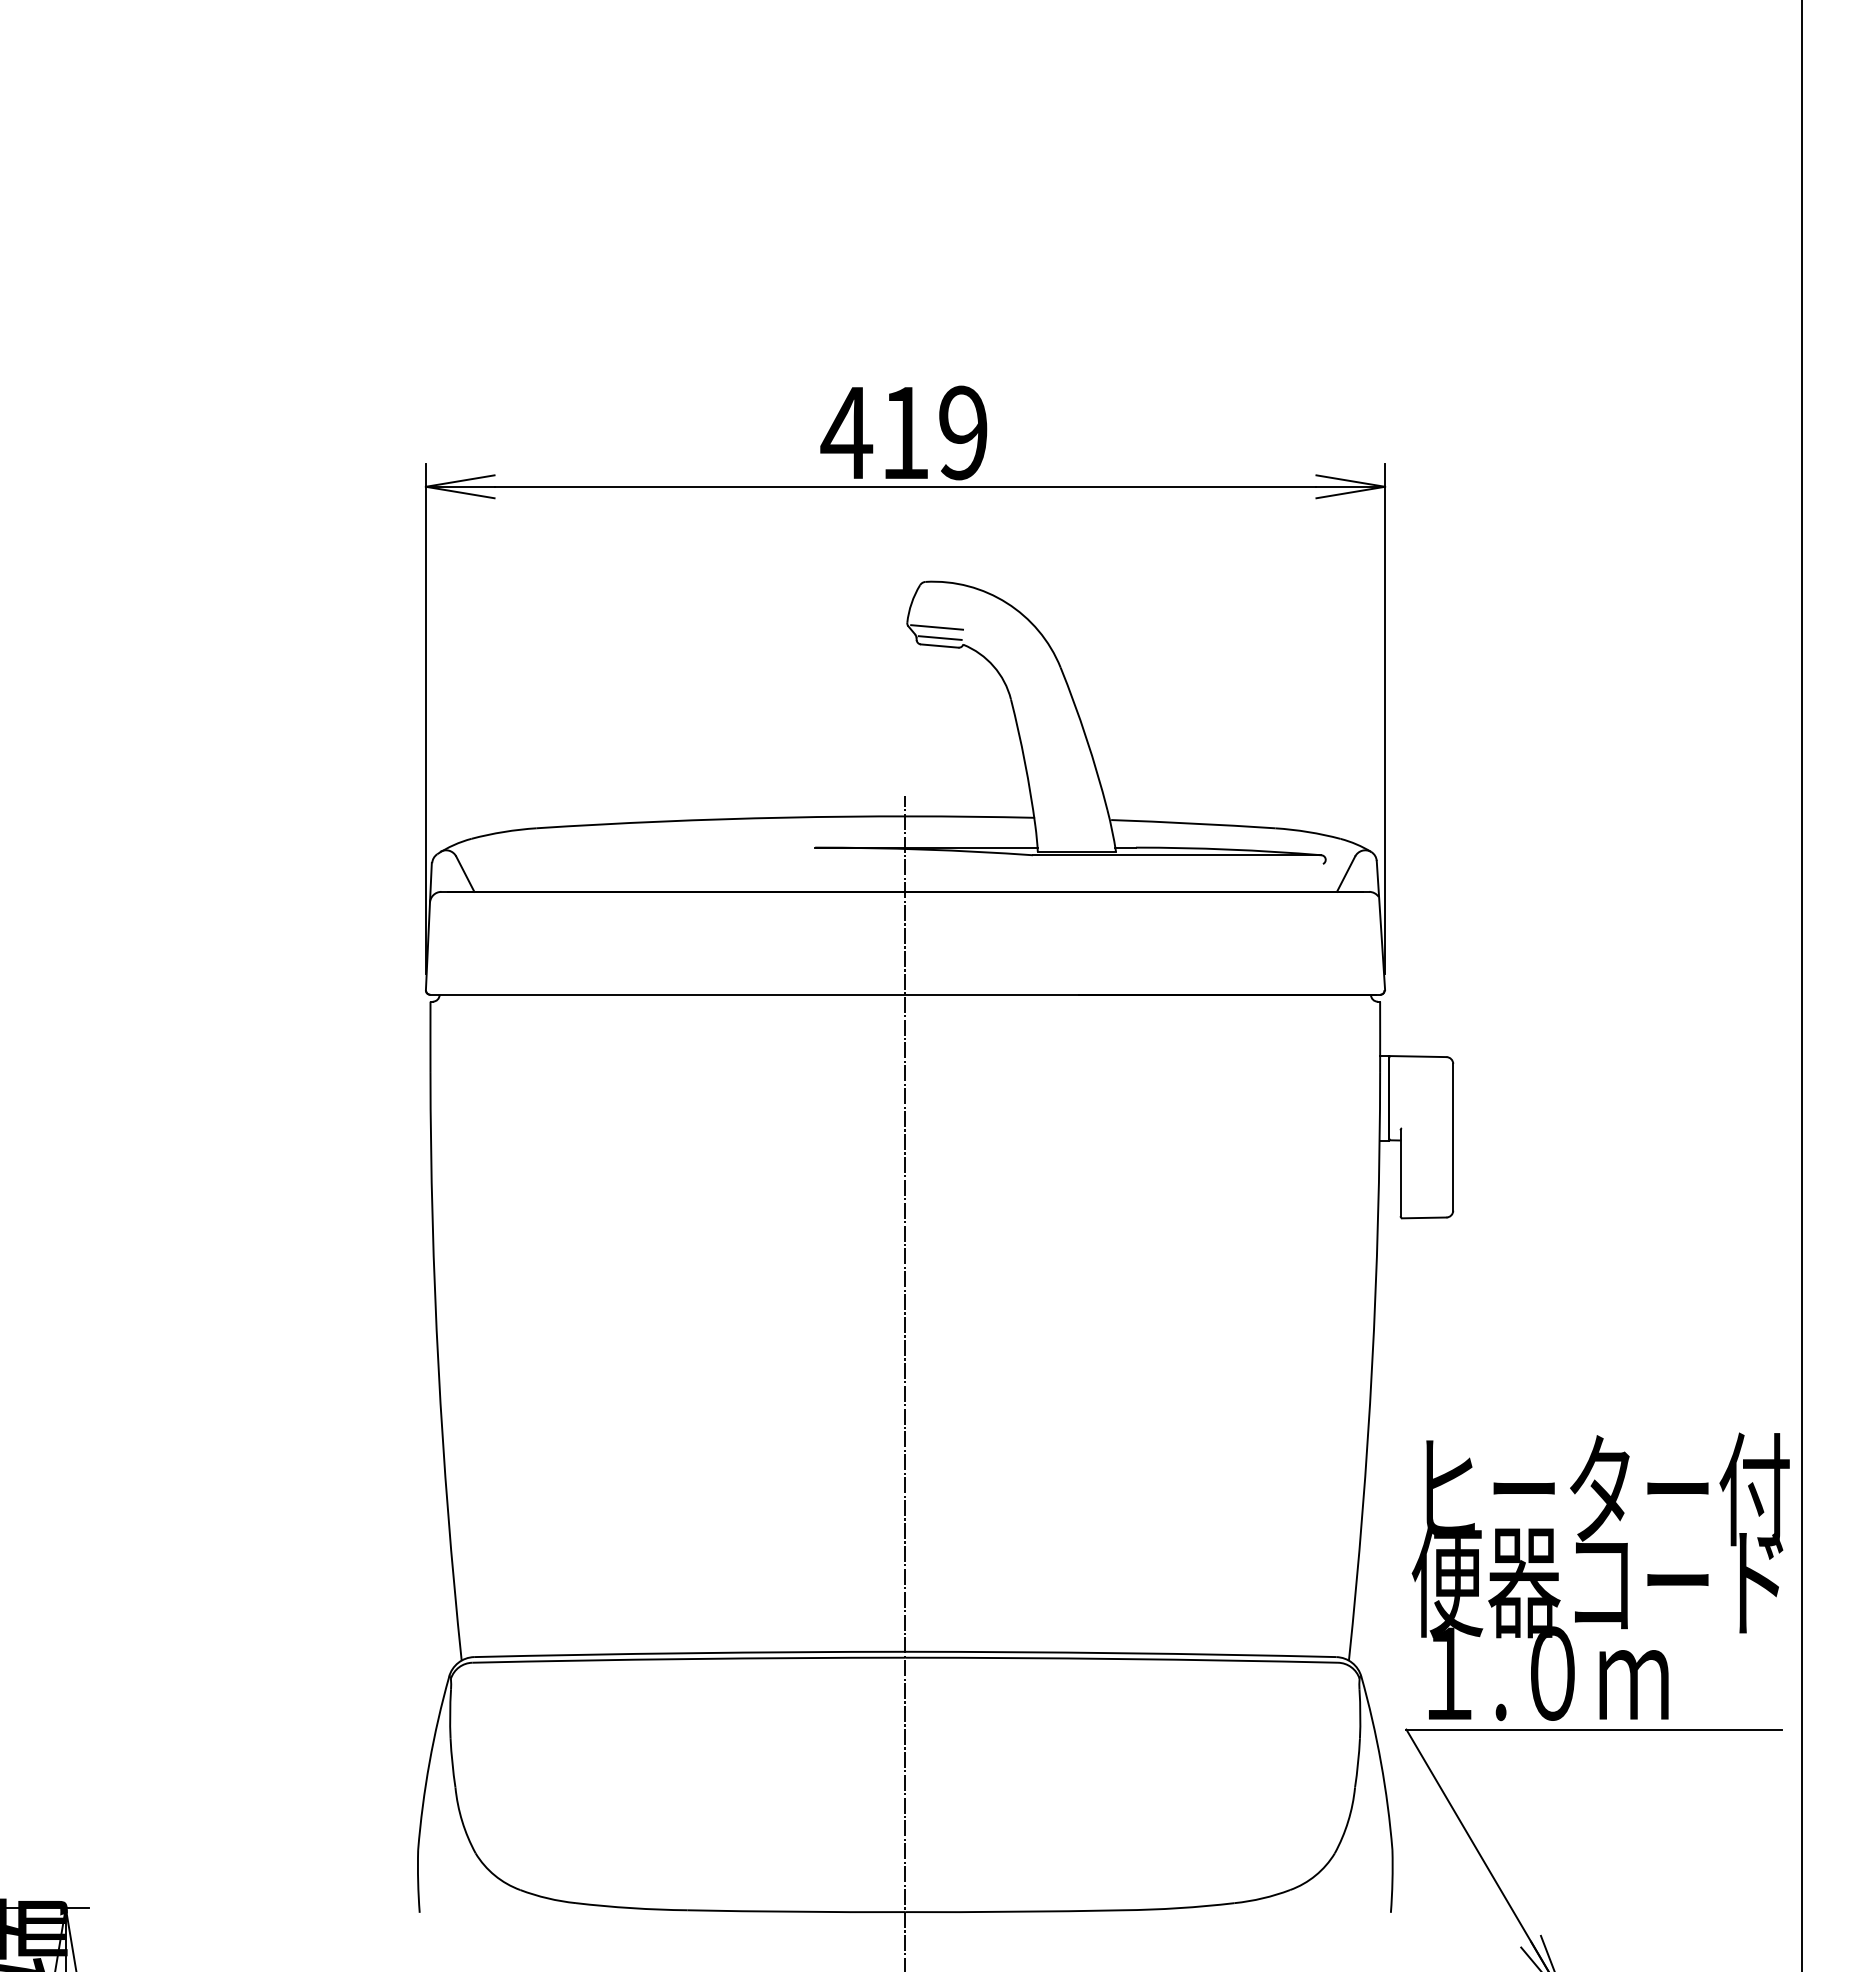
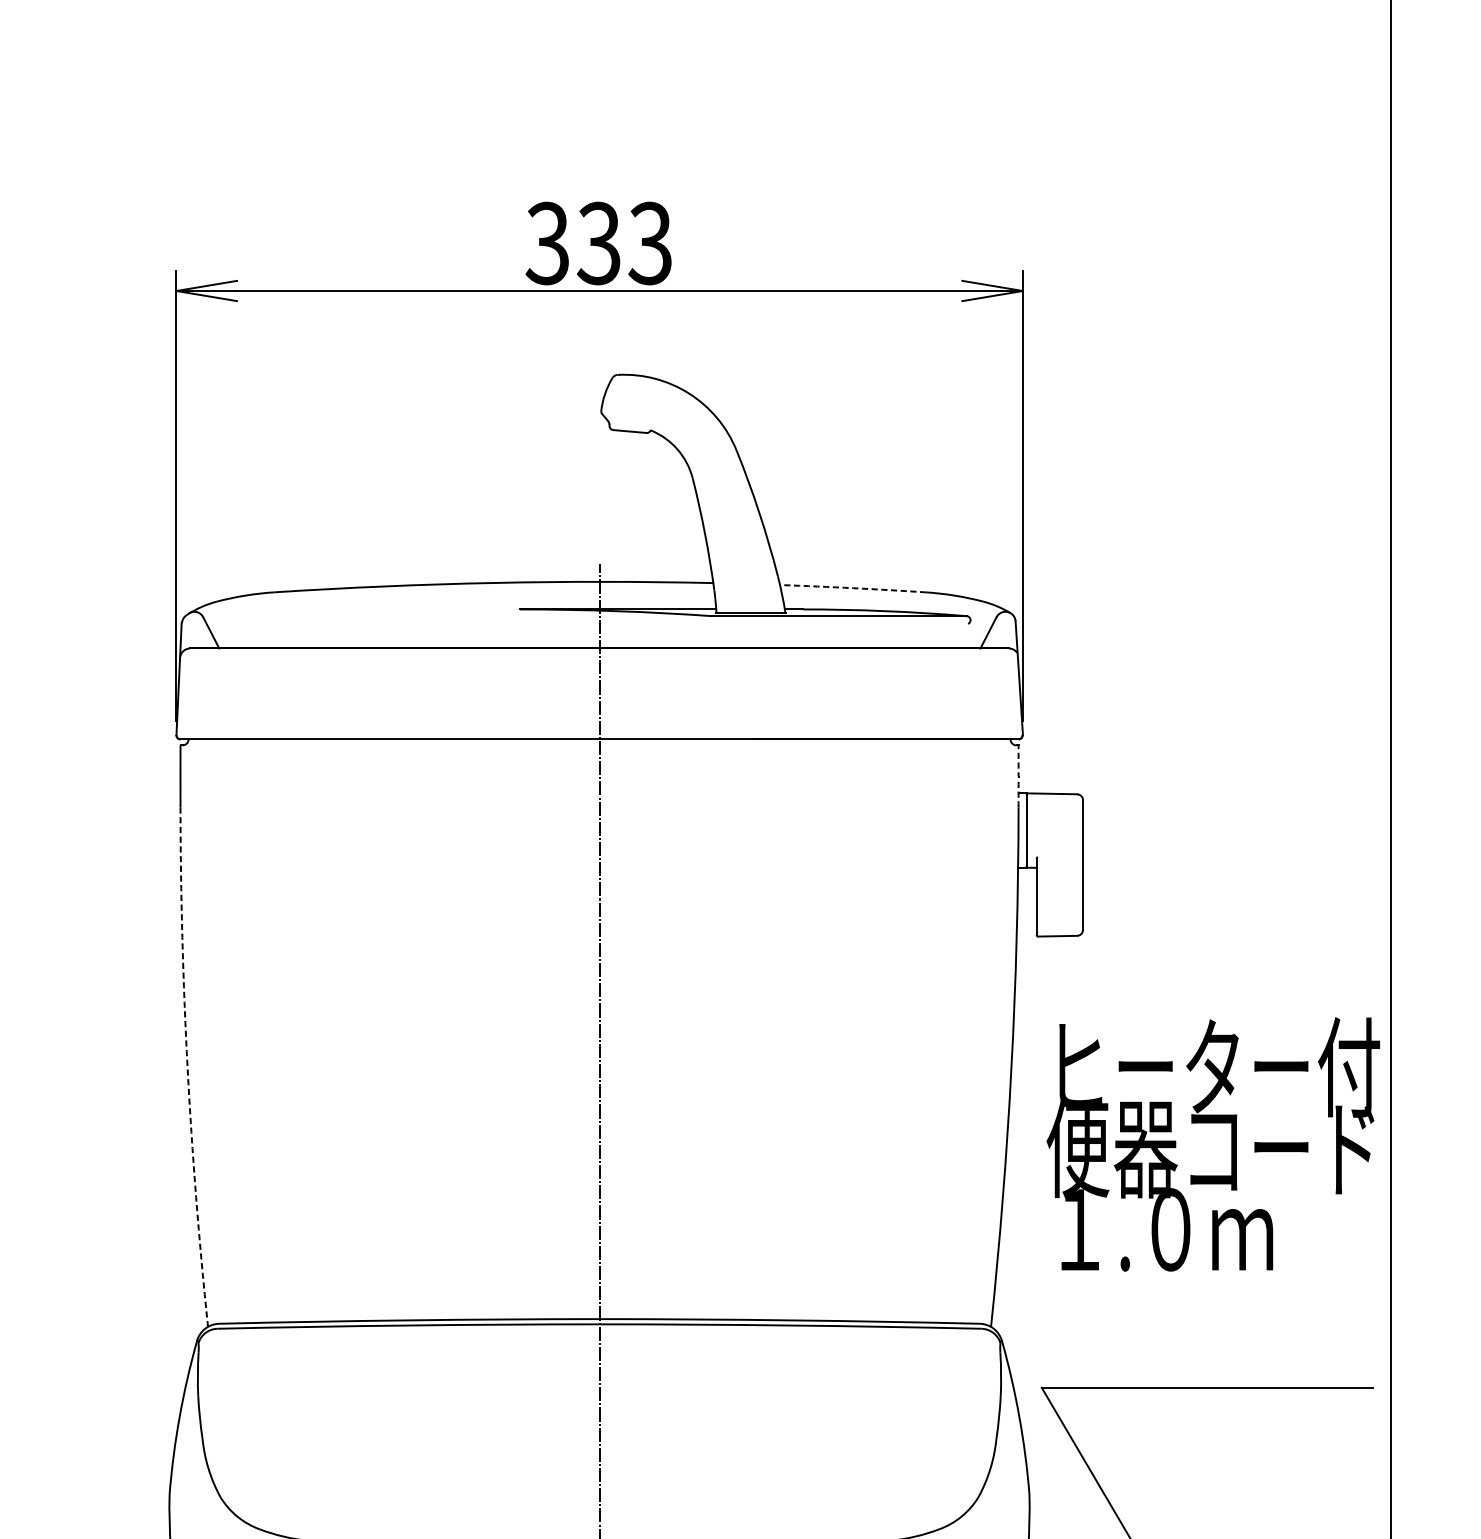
text: (903, 432) -> (597, 243), 419 -> 333
line: (937, 627) -> (627, 415), removed
line: (939, 637) -> (629, 423), removed
arc: (1193, 823) -> (853, 588), solid -> dashed
arc: (1380, 1036) -> (1018, 776), solid -> dashed
arc: (438, 1366) -> (187, 1067), solid -> dashed
text: (1600, 1576) -> (1213, 1144), moved

